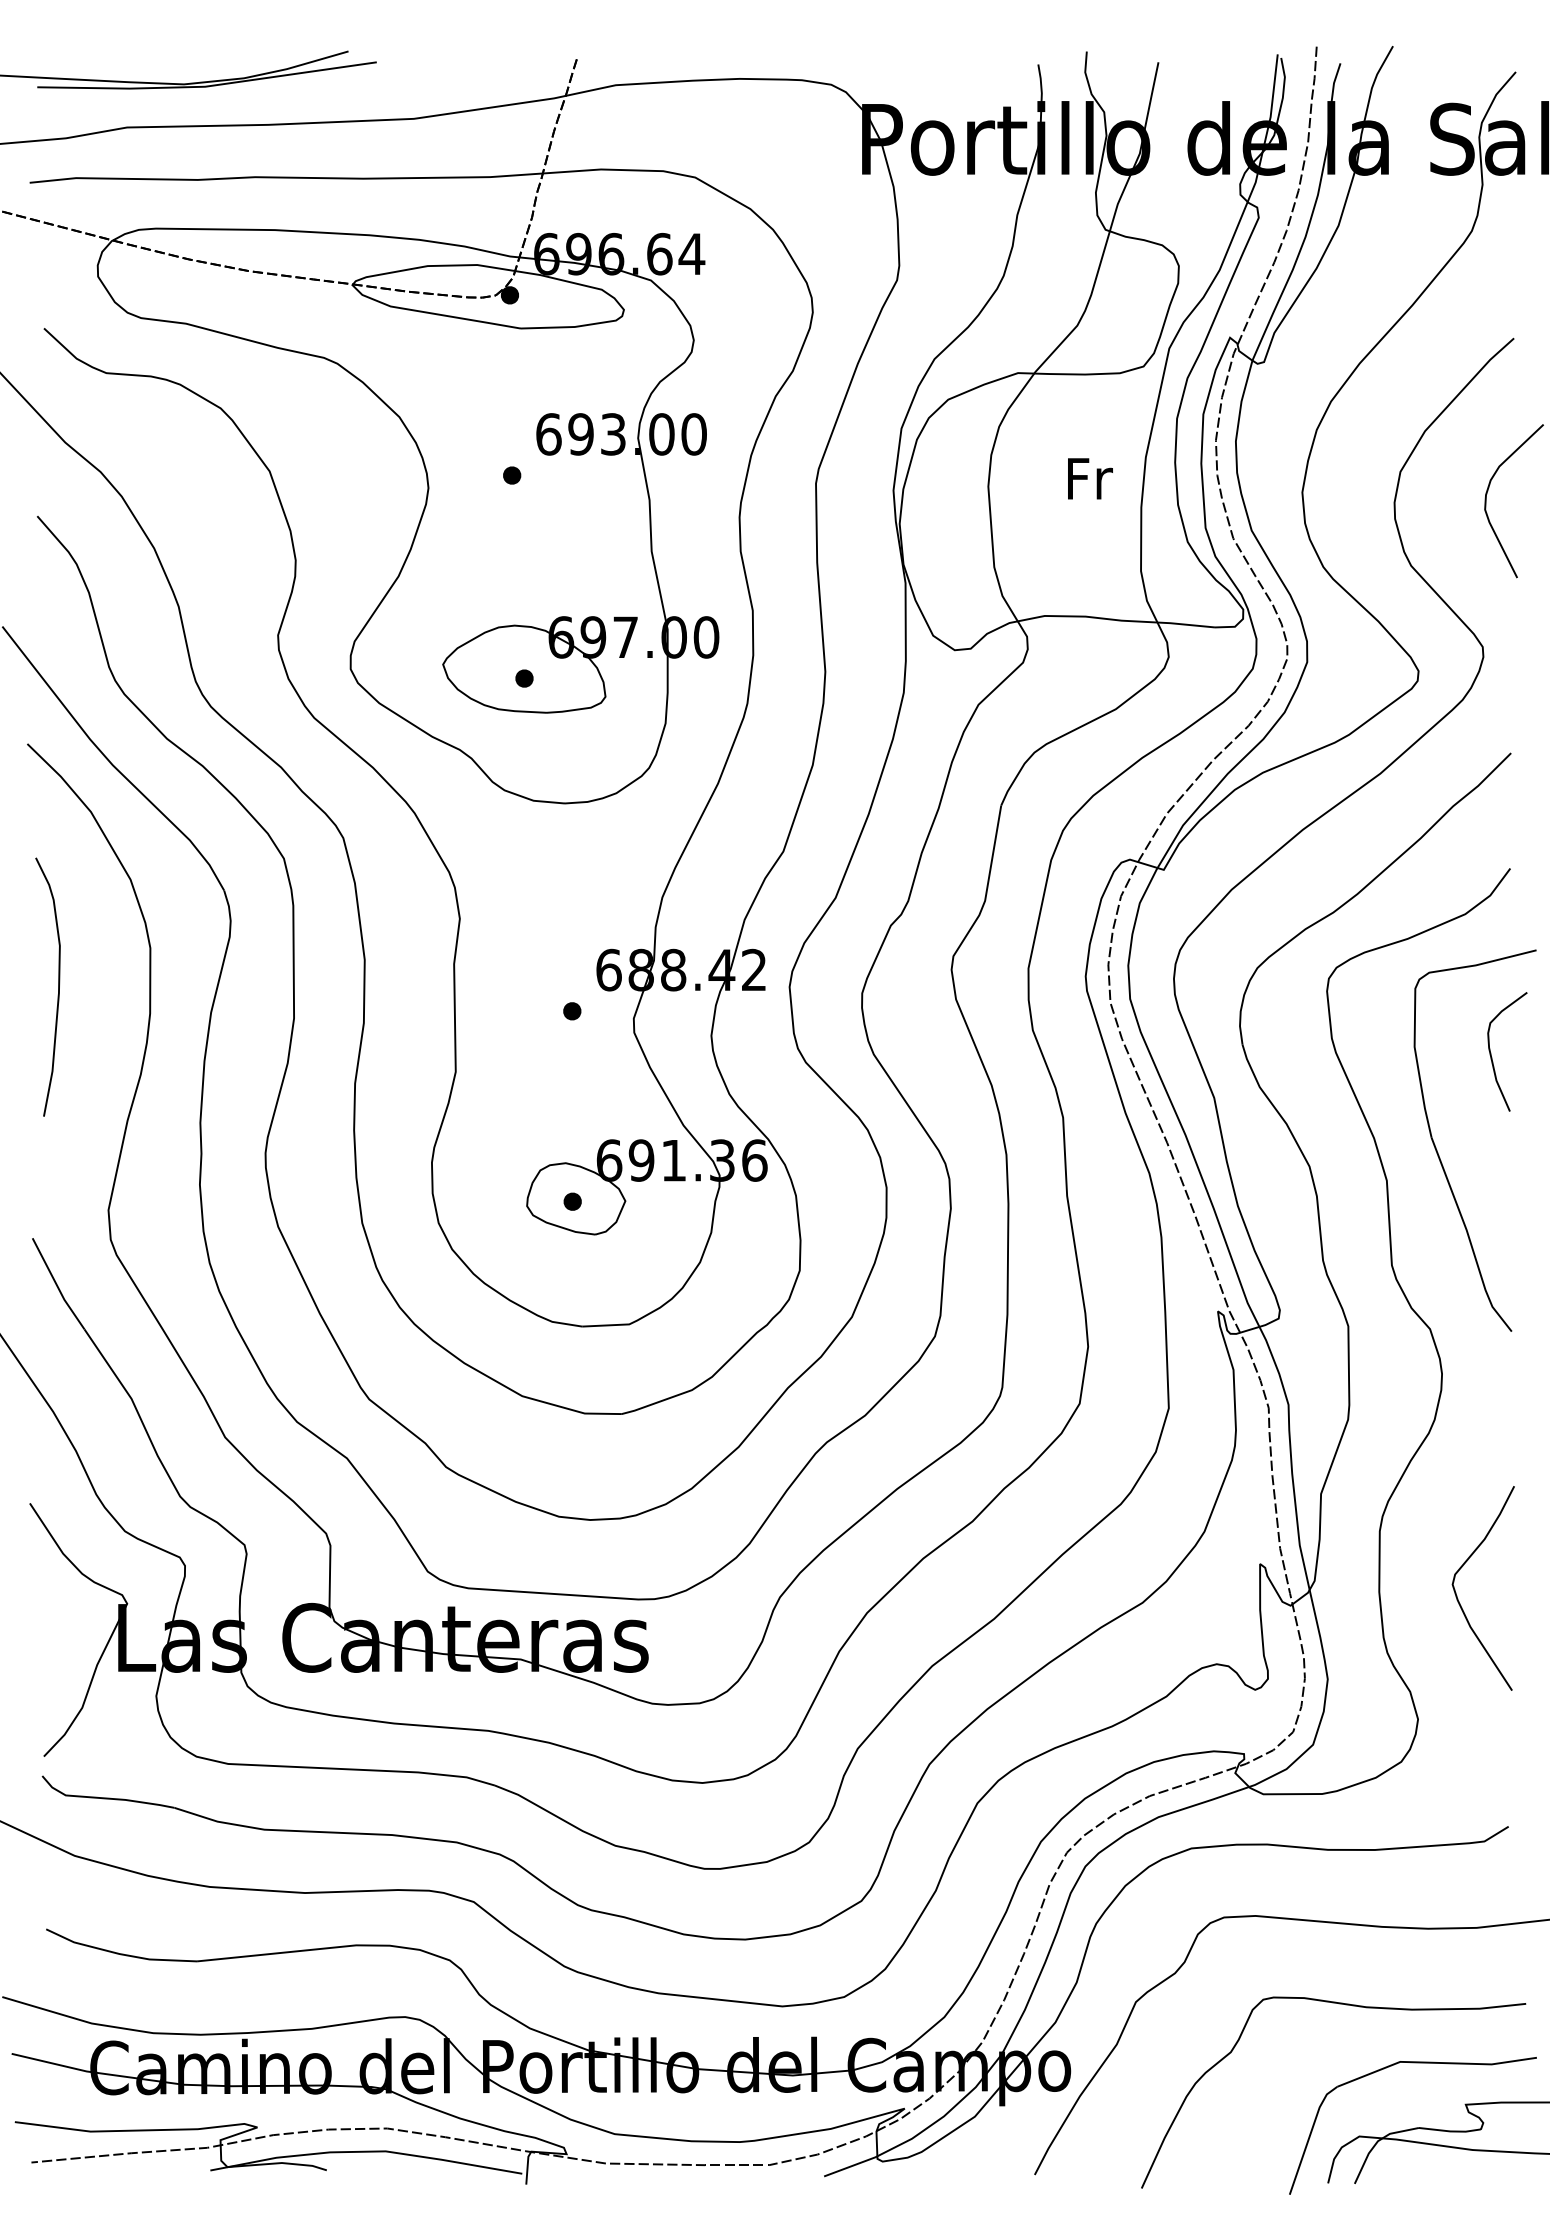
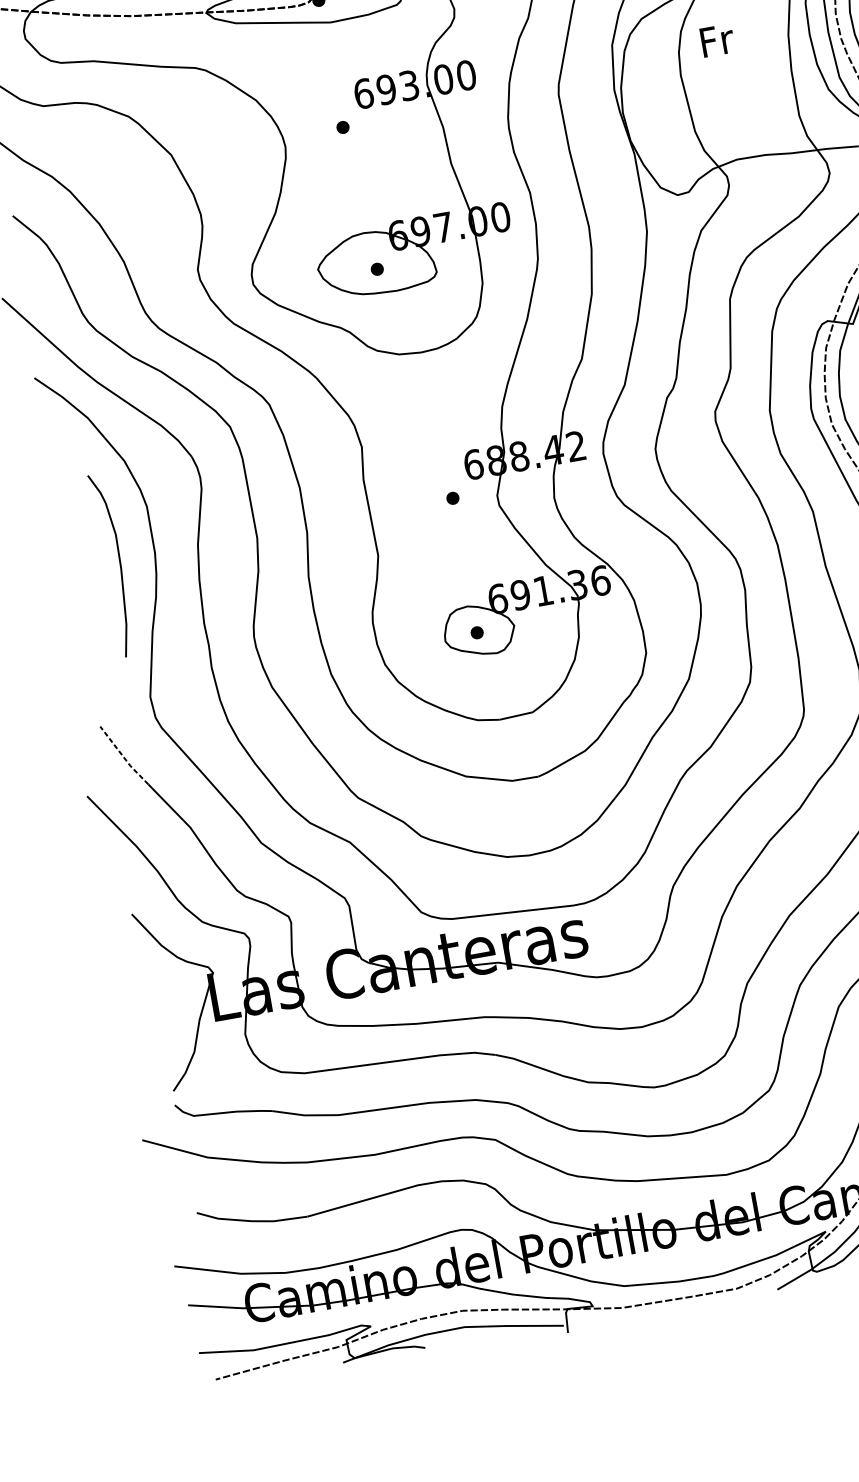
text: (1090, 478) -> (717, 40), moved
curve: (58, 986) -> (119, 563), moved
line: (56, 1284) -> (122, 756), solid -> dashed

